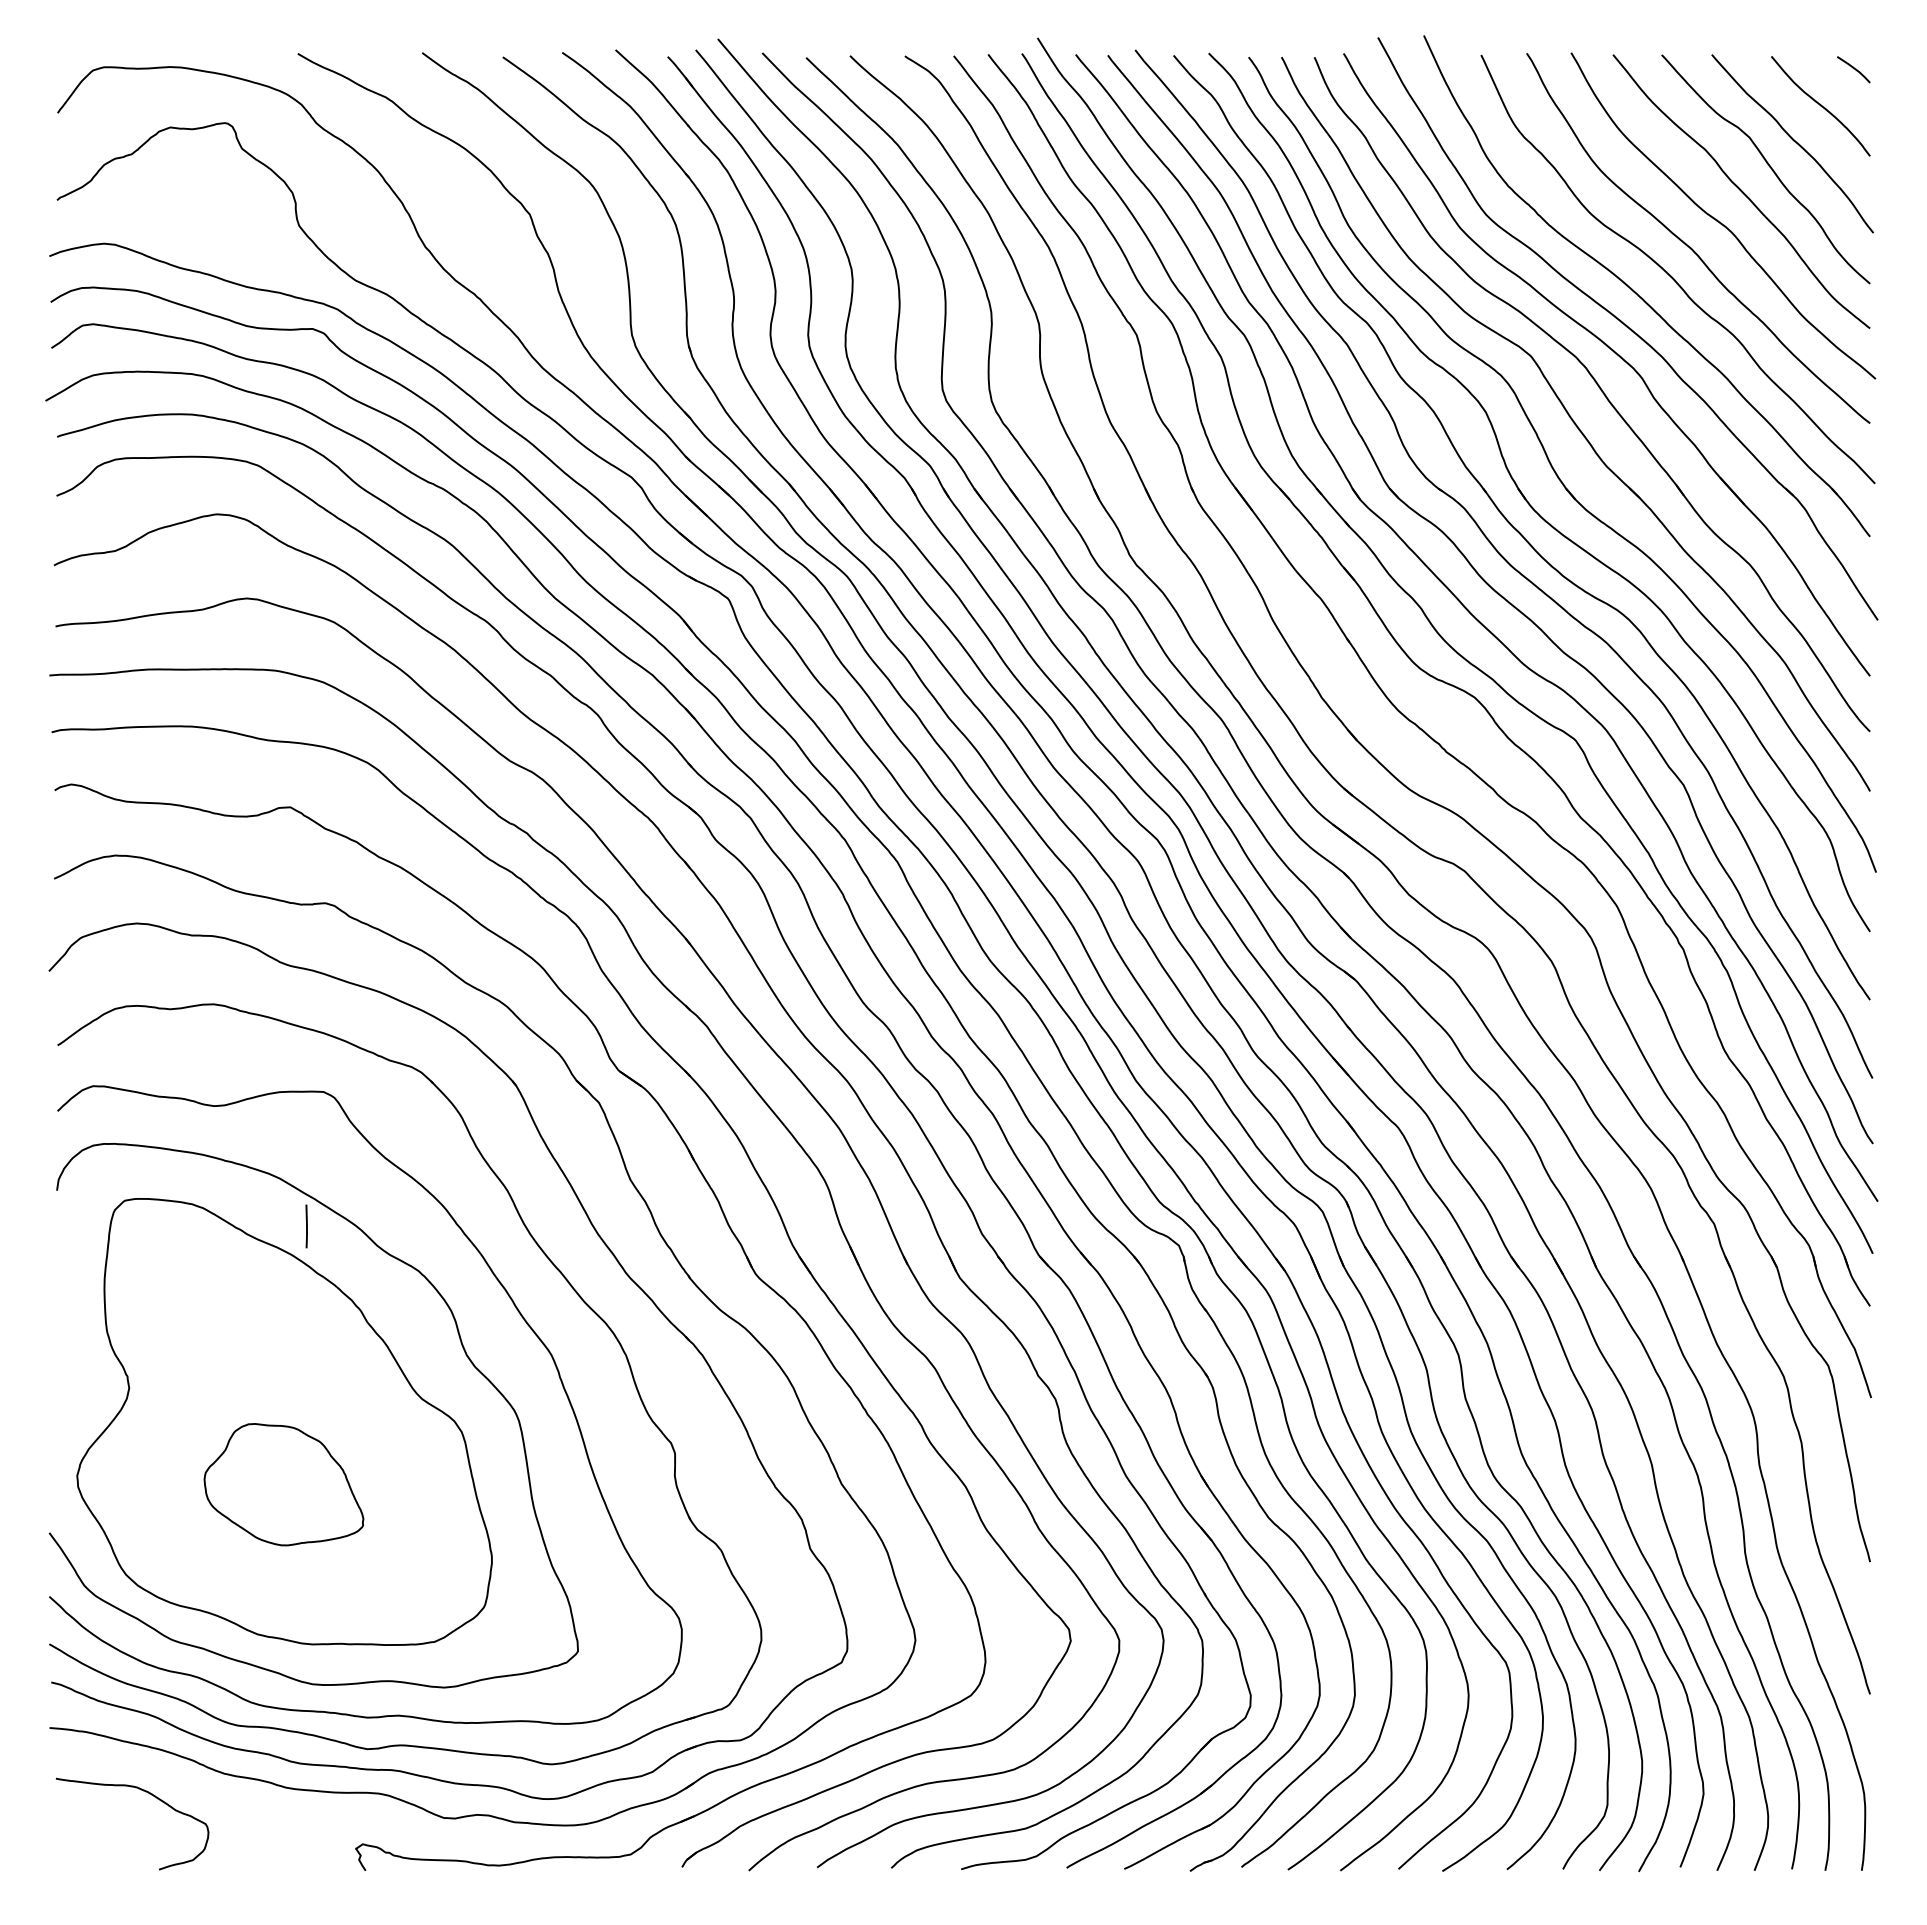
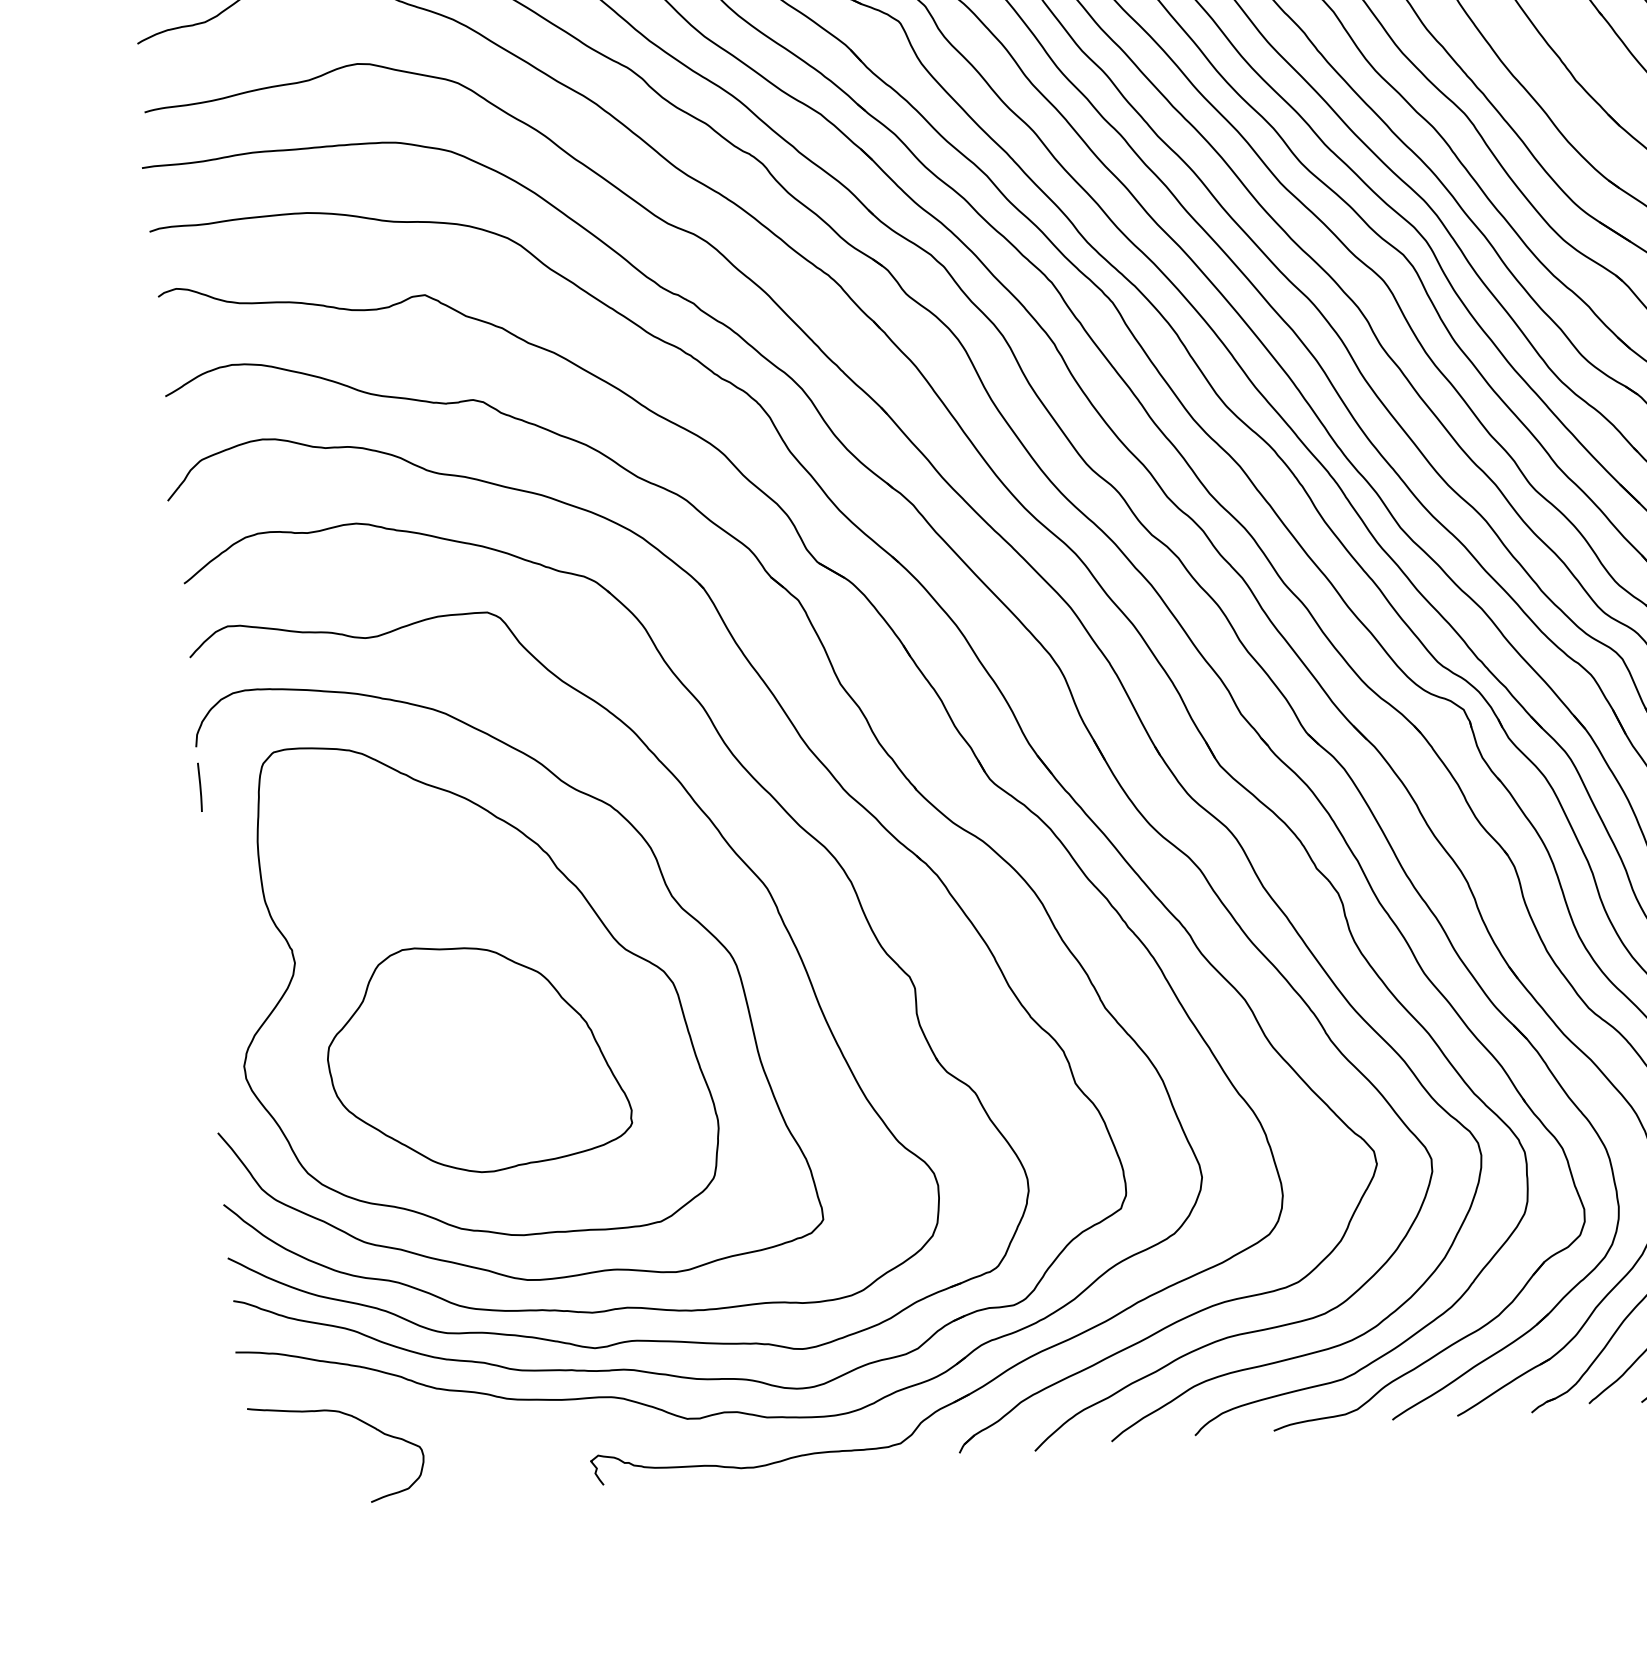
line: (306, 1226) -> (199, 787), moved
part: (283, 1484) -> (477, 1057), size x1.67

